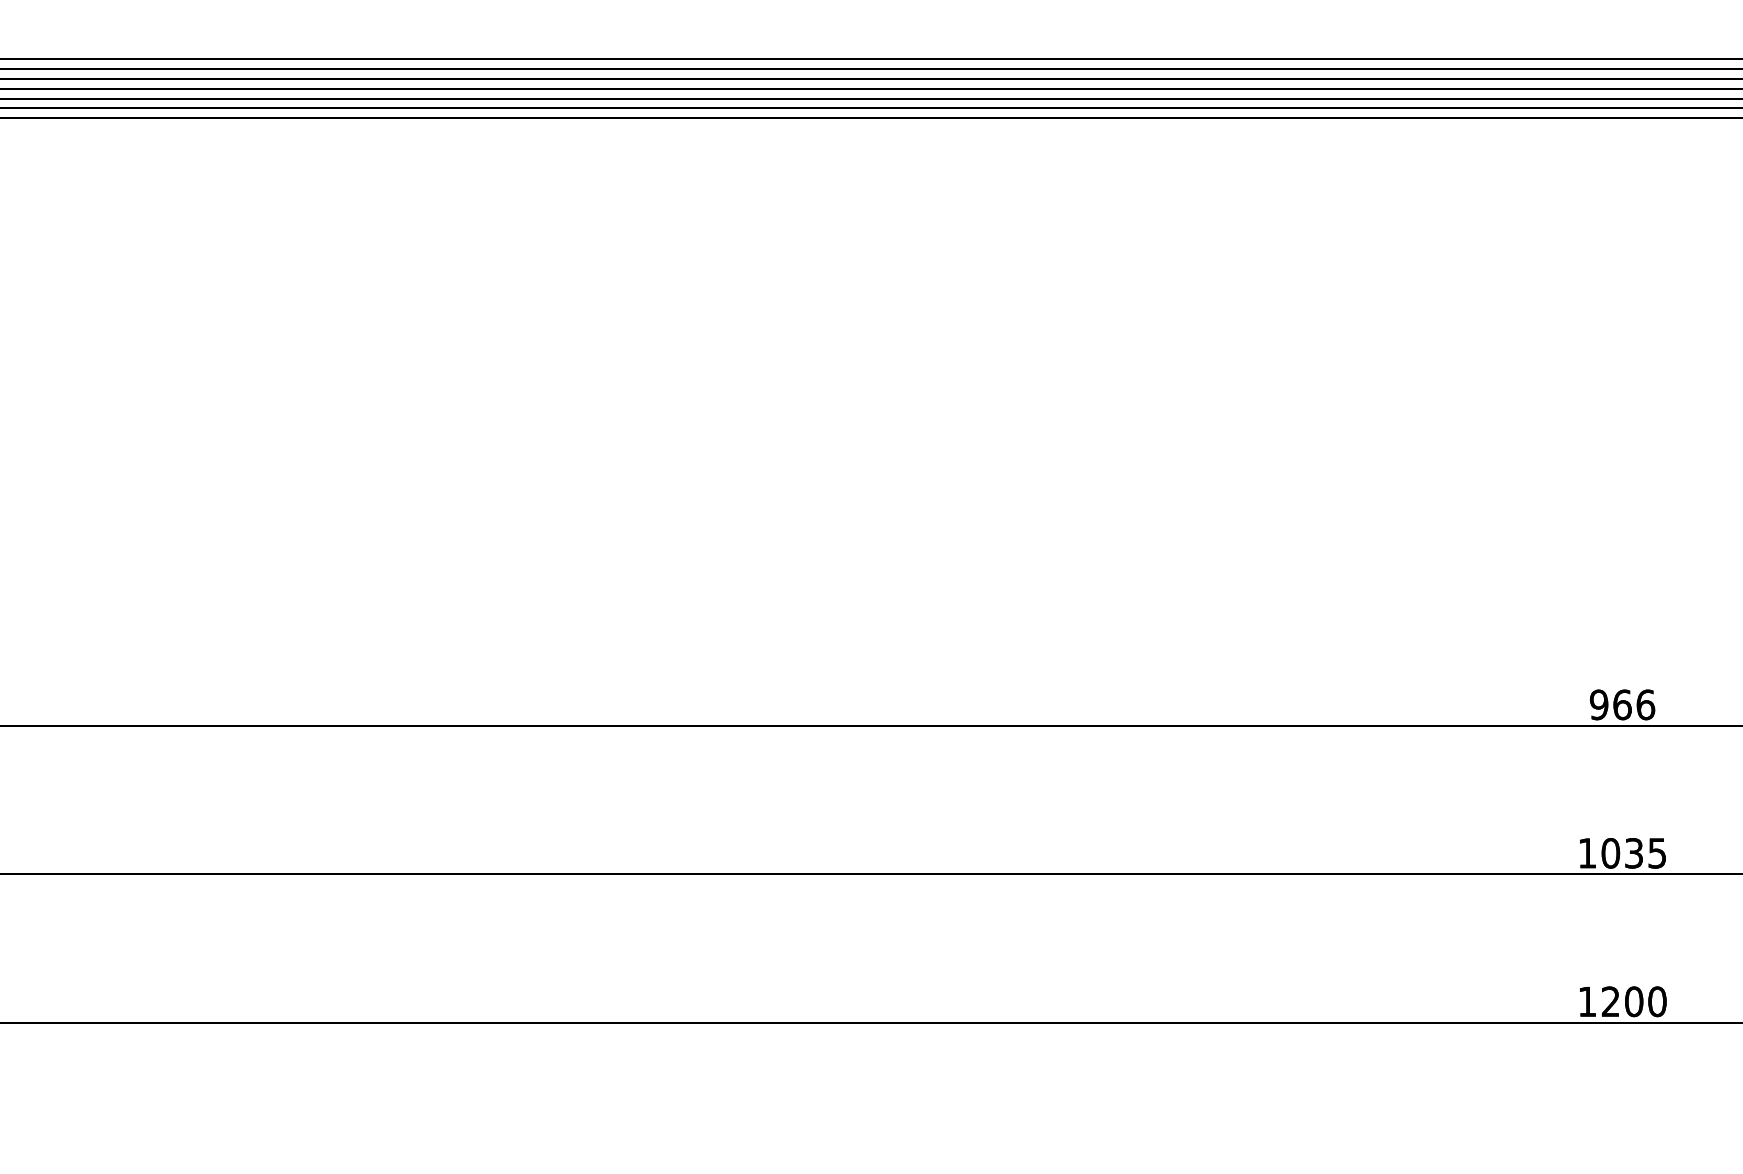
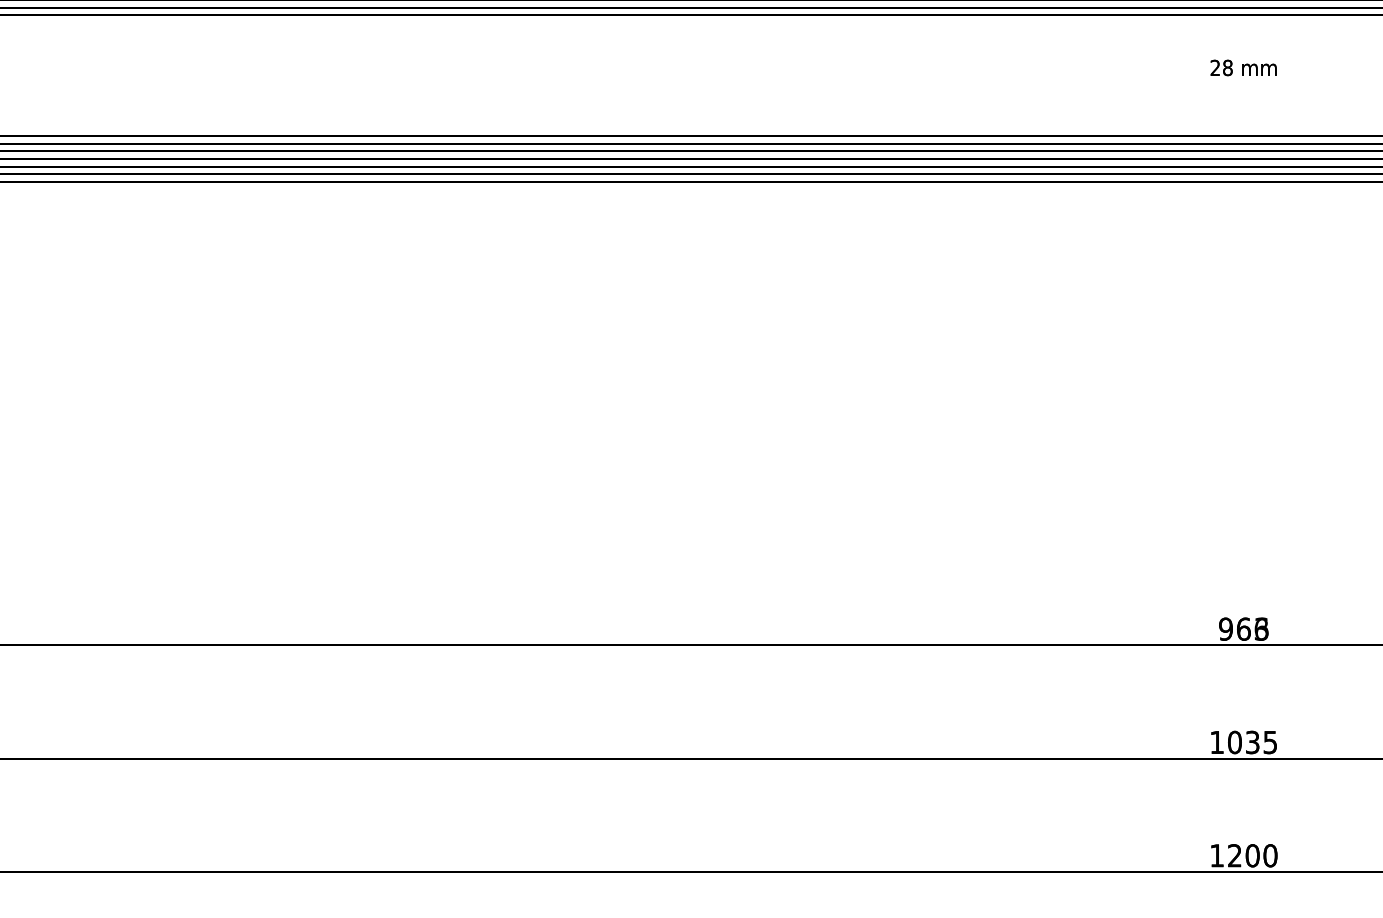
text: (1645, 703) -> (1261, 628), 966 -> 963

